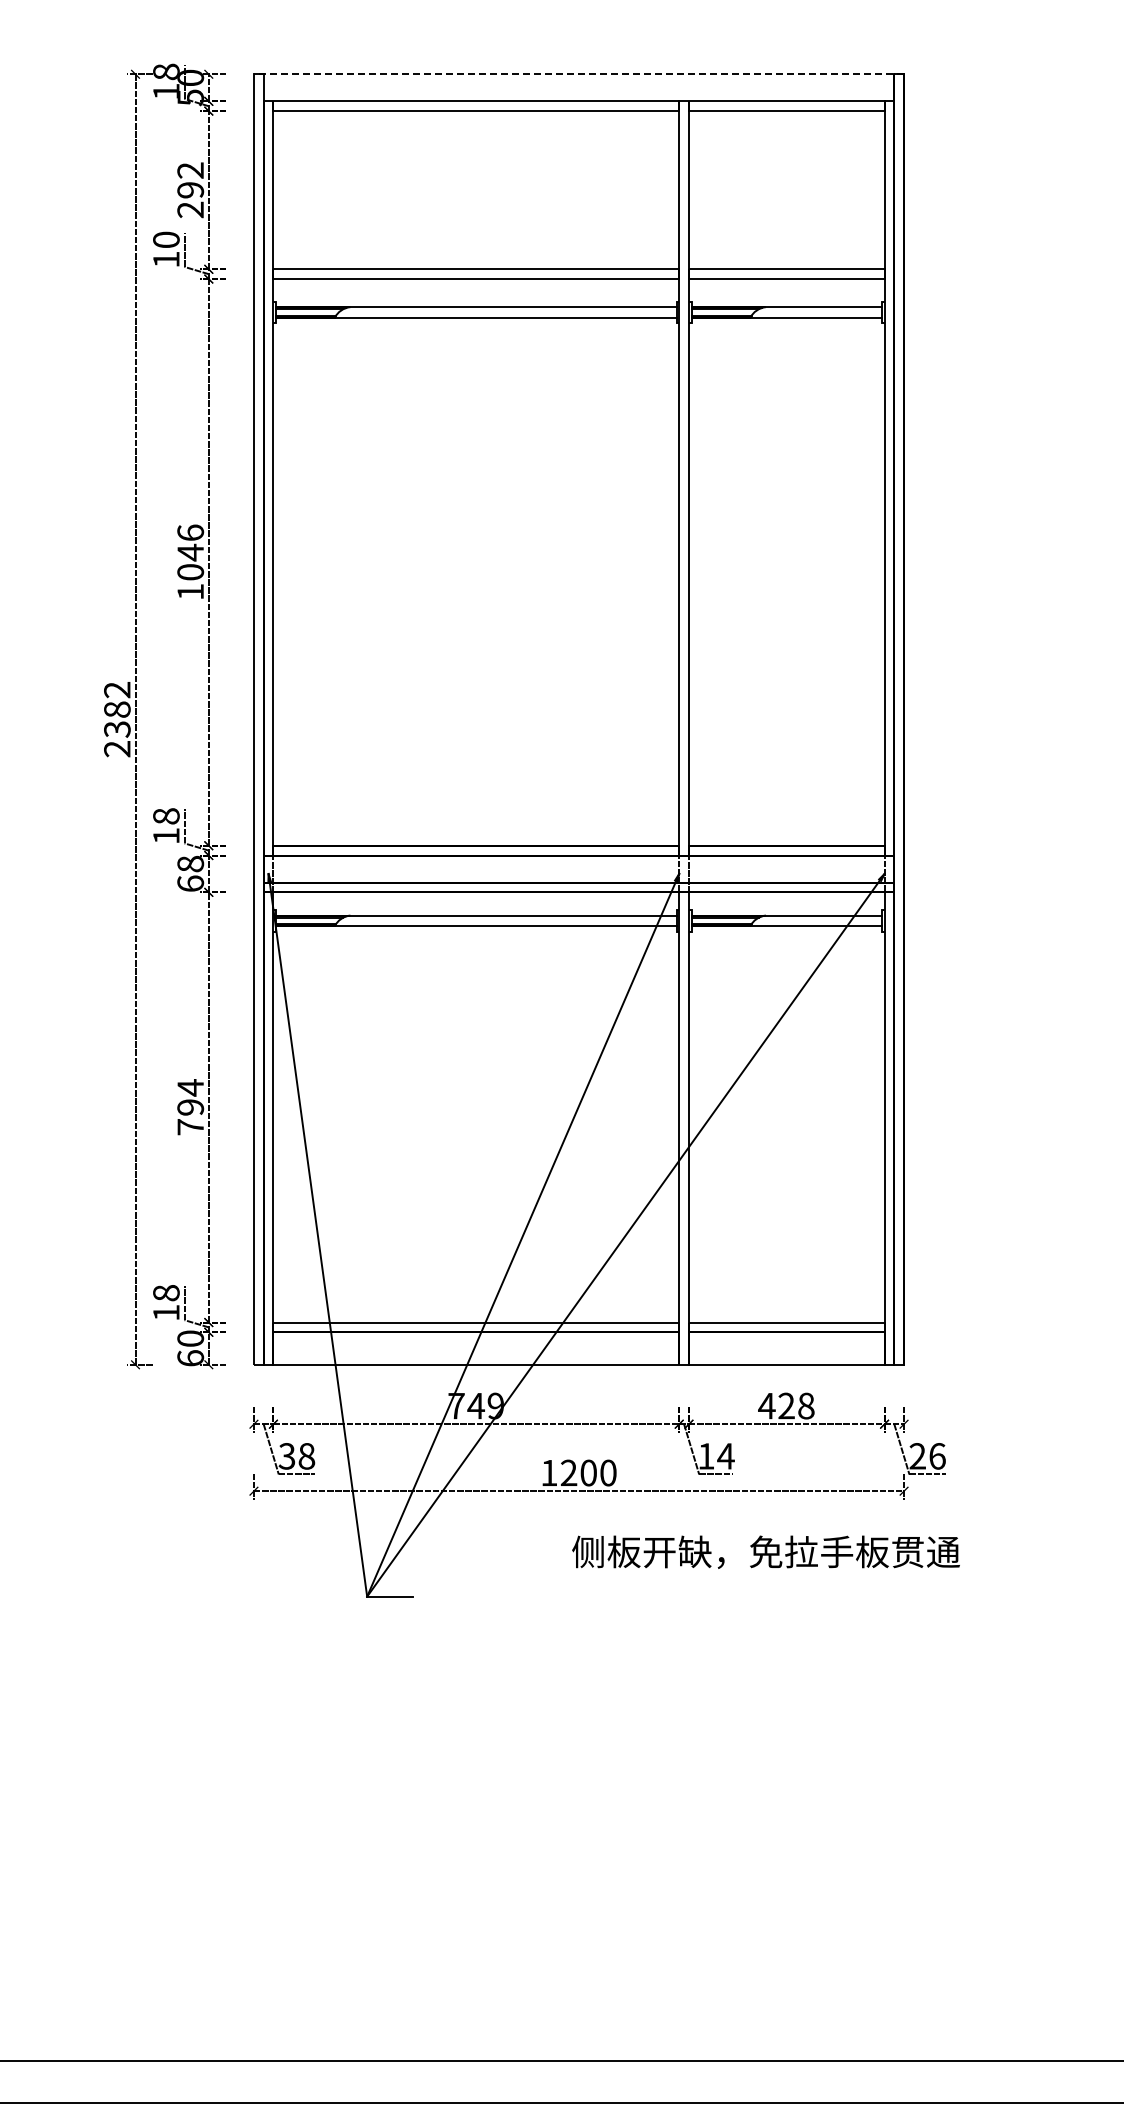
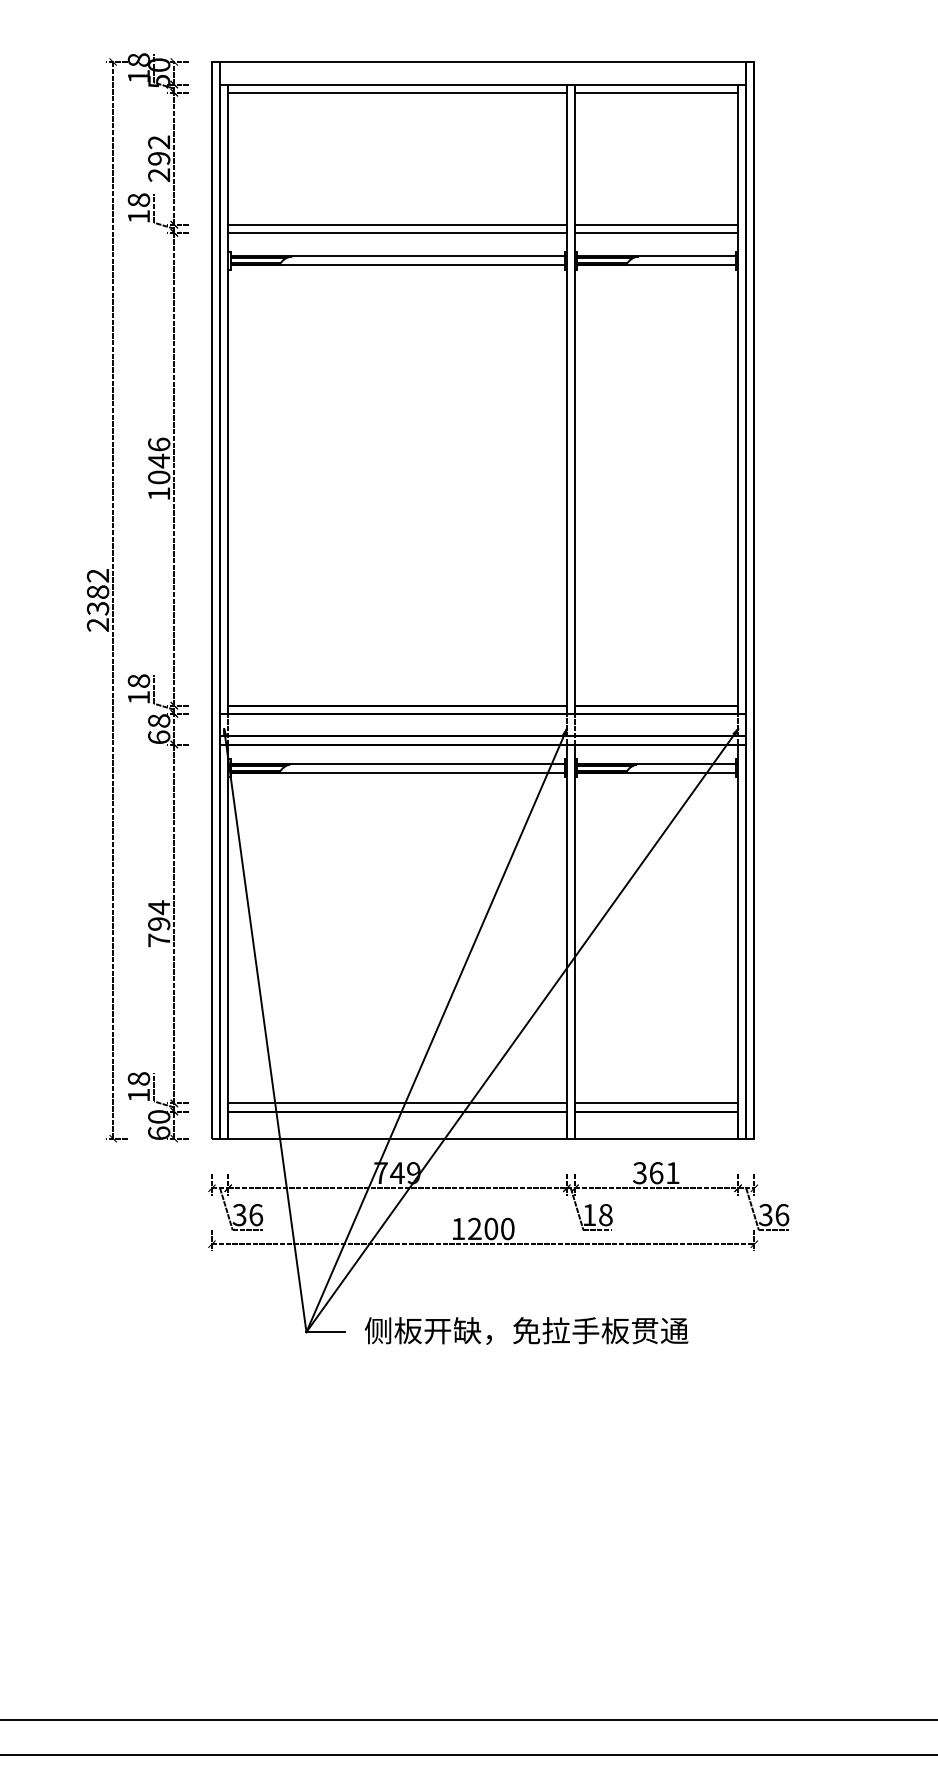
line: (578, 74) -> (482, 62), dashed -> solid
text: (166, 239) -> (139, 199), 10 -> 18
text: (786, 1405) -> (656, 1172), 428 -> 361
text: (306, 1456) -> (255, 1215), 38 -> 36
text: (725, 1456) -> (605, 1215), 14 -> 18
text: (917, 1456) -> (765, 1215), 26 -> 36
text: (765, 1551) -> (526, 1330), moved

